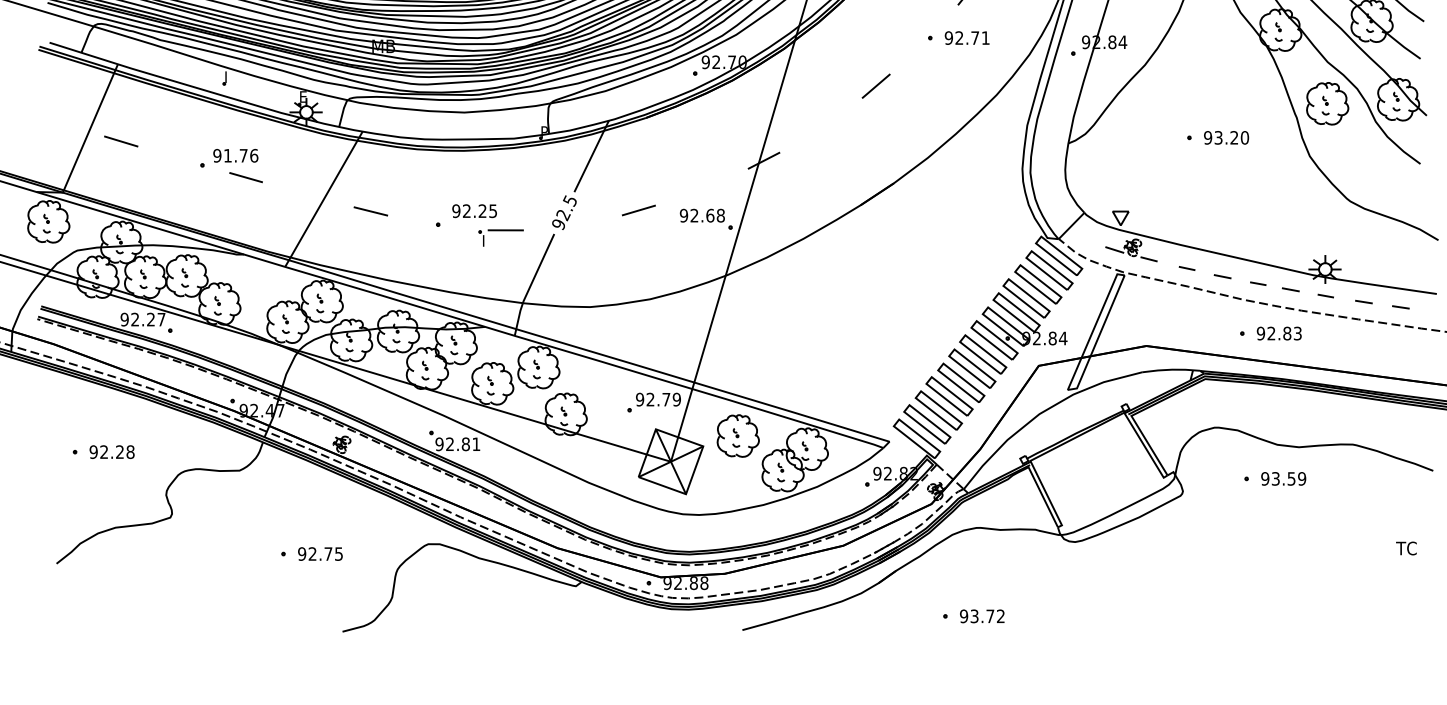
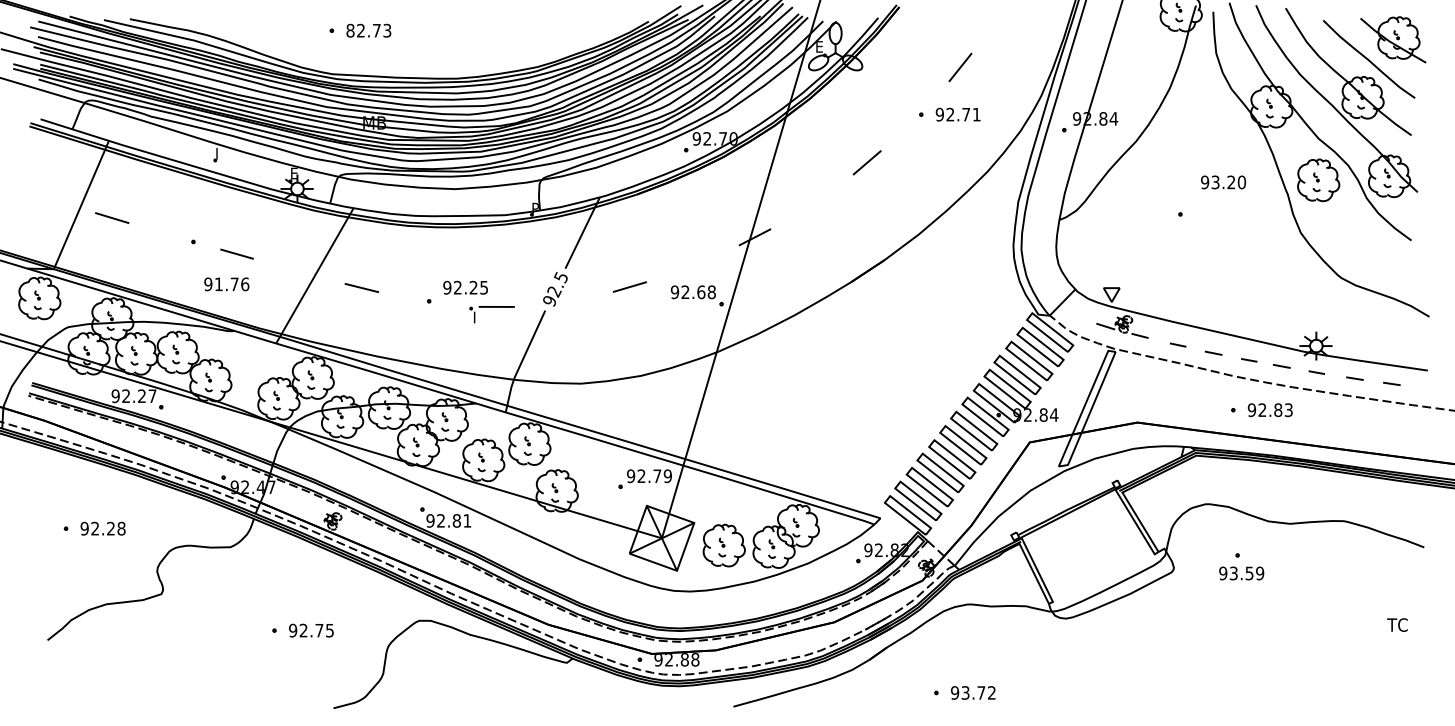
text: (1226, 137) -> (1223, 182), moved
text: (235, 155) -> (226, 284), moved
part: (737, 435) -> (723, 545), moved
text: (1283, 478) -> (1241, 573), moved

